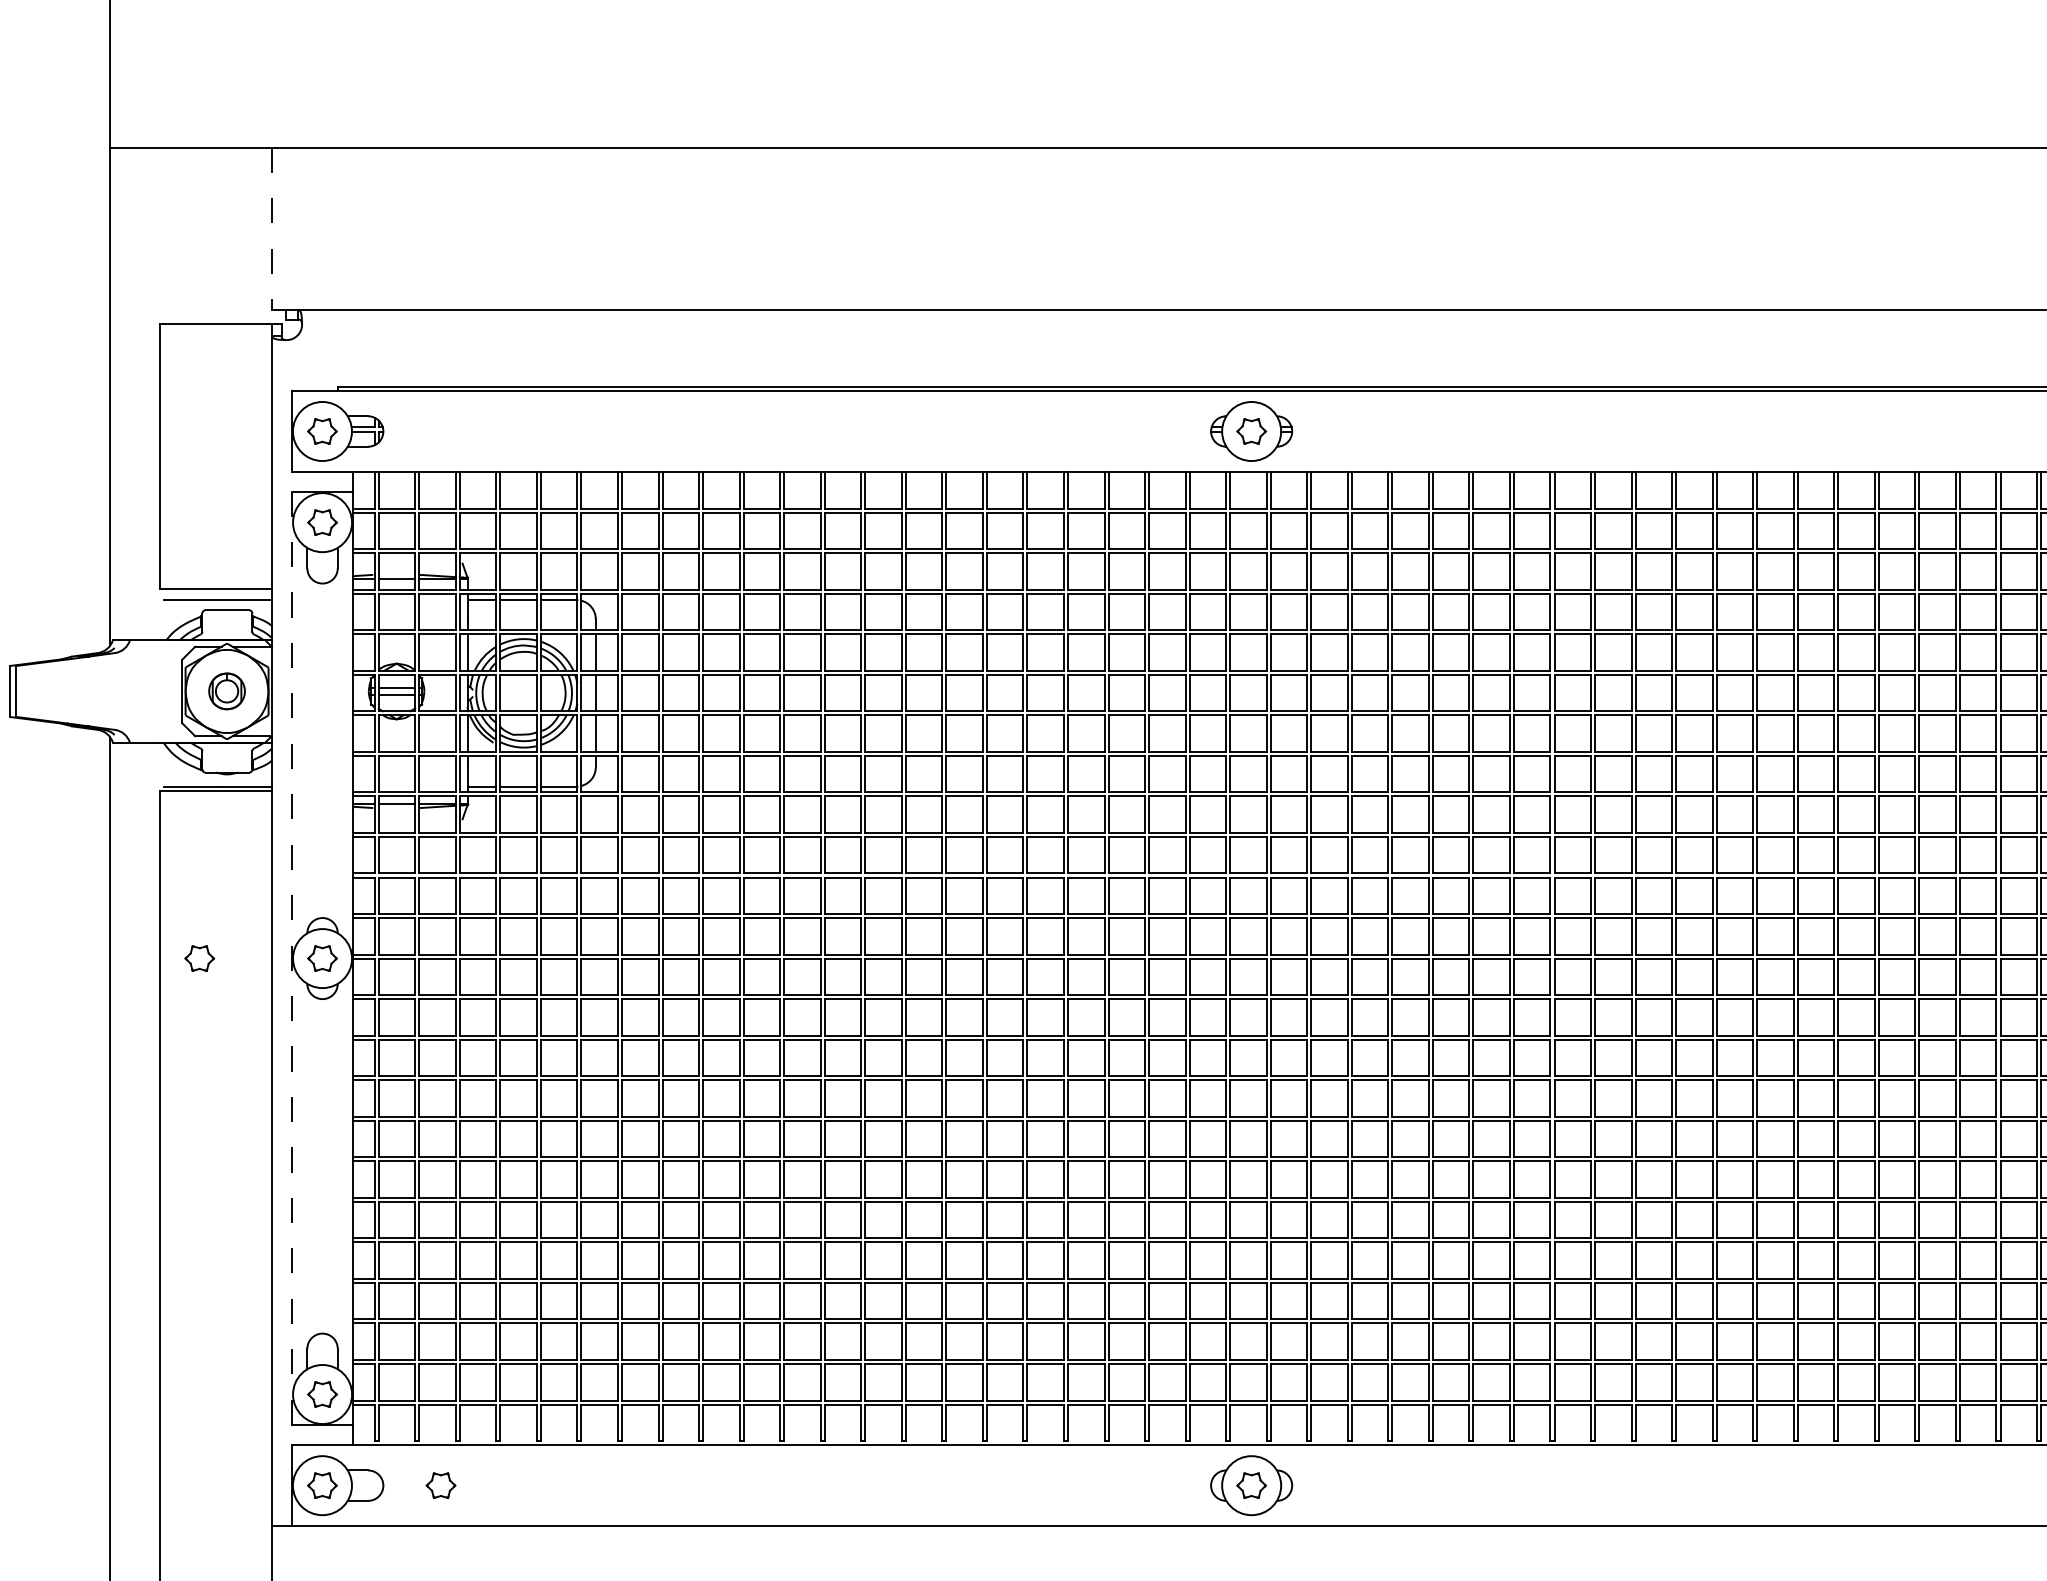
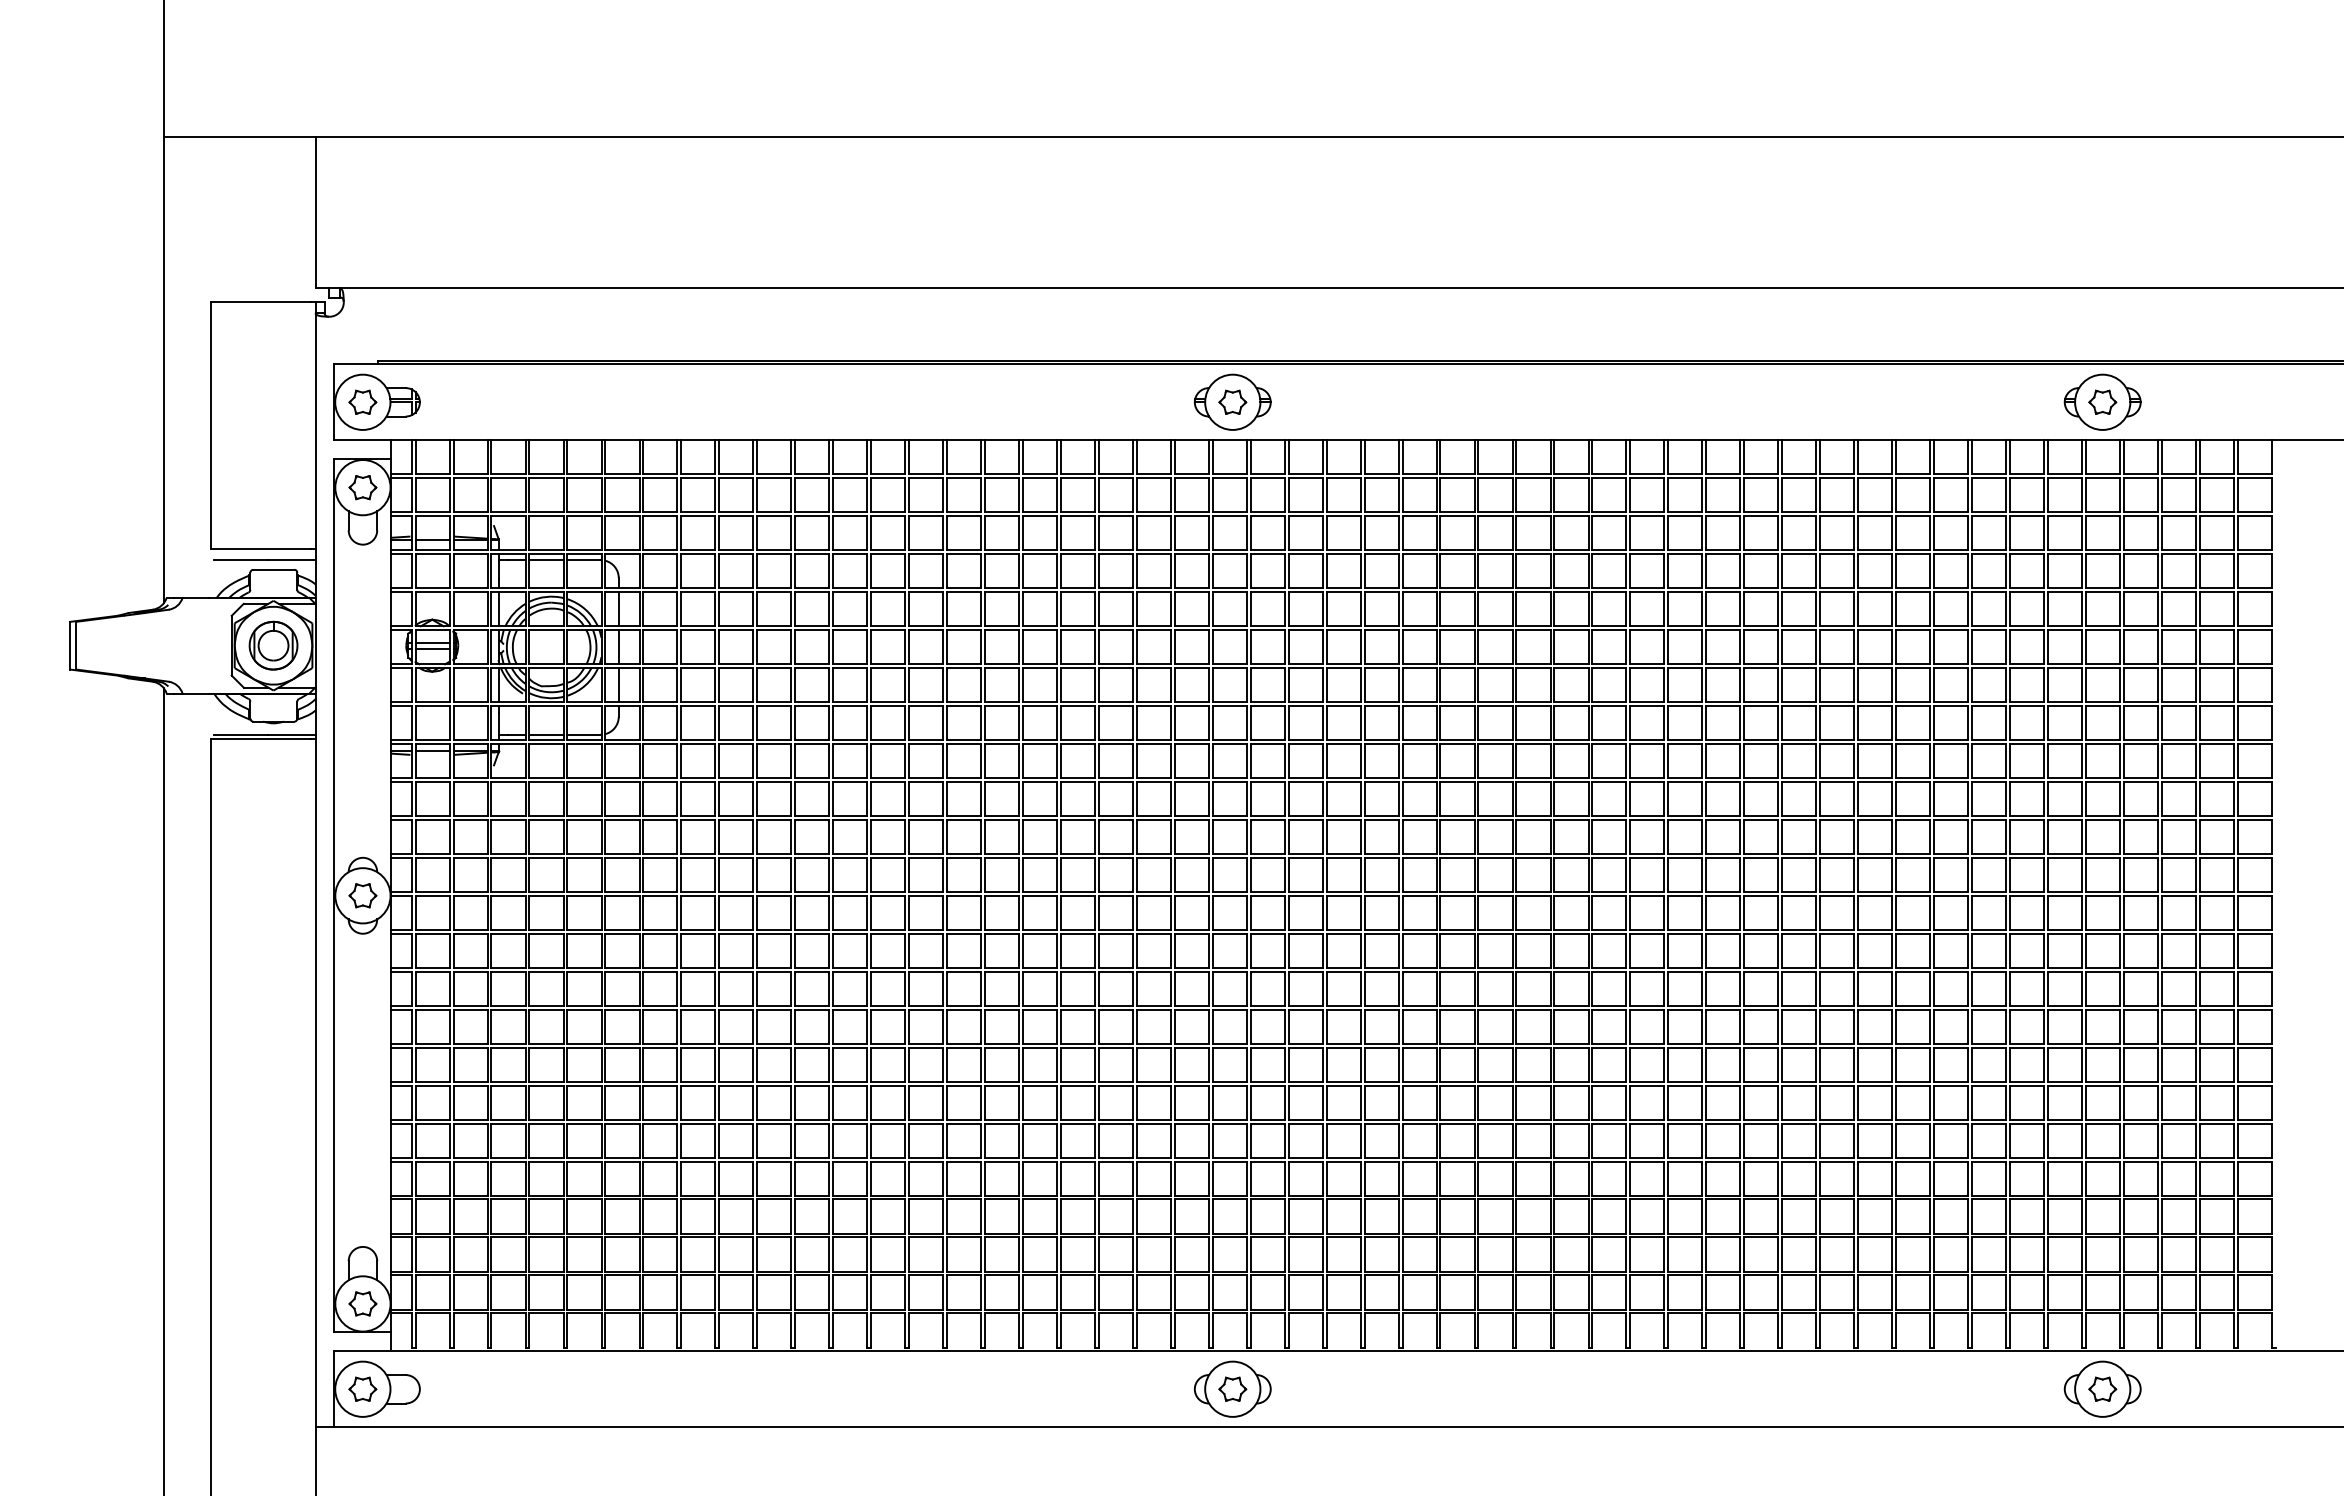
line: (271, 228) -> (315, 212), dashed -> solid
part: (227, 691) -> (273, 645), size x1.43
part: (199, 958) -> (247, 895), removed
line: (292, 958) -> (334, 895), dashed -> solid
part: (440, 1484) -> (473, 1388), removed

